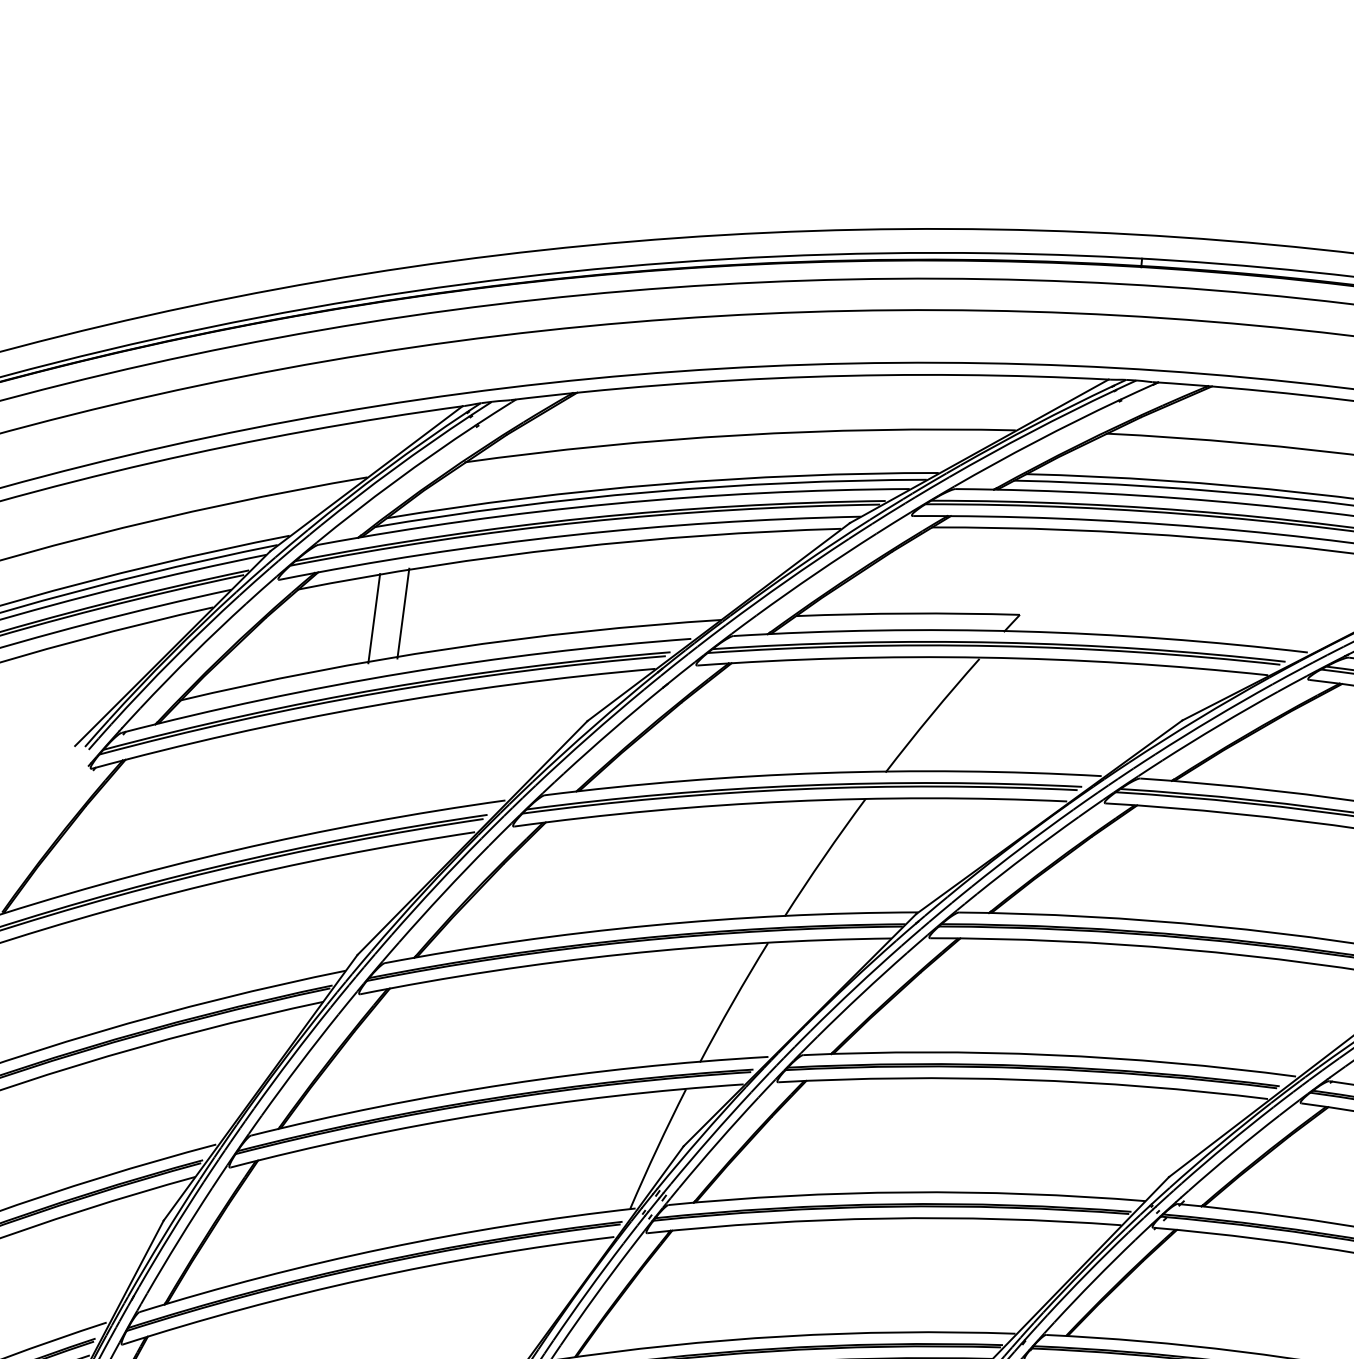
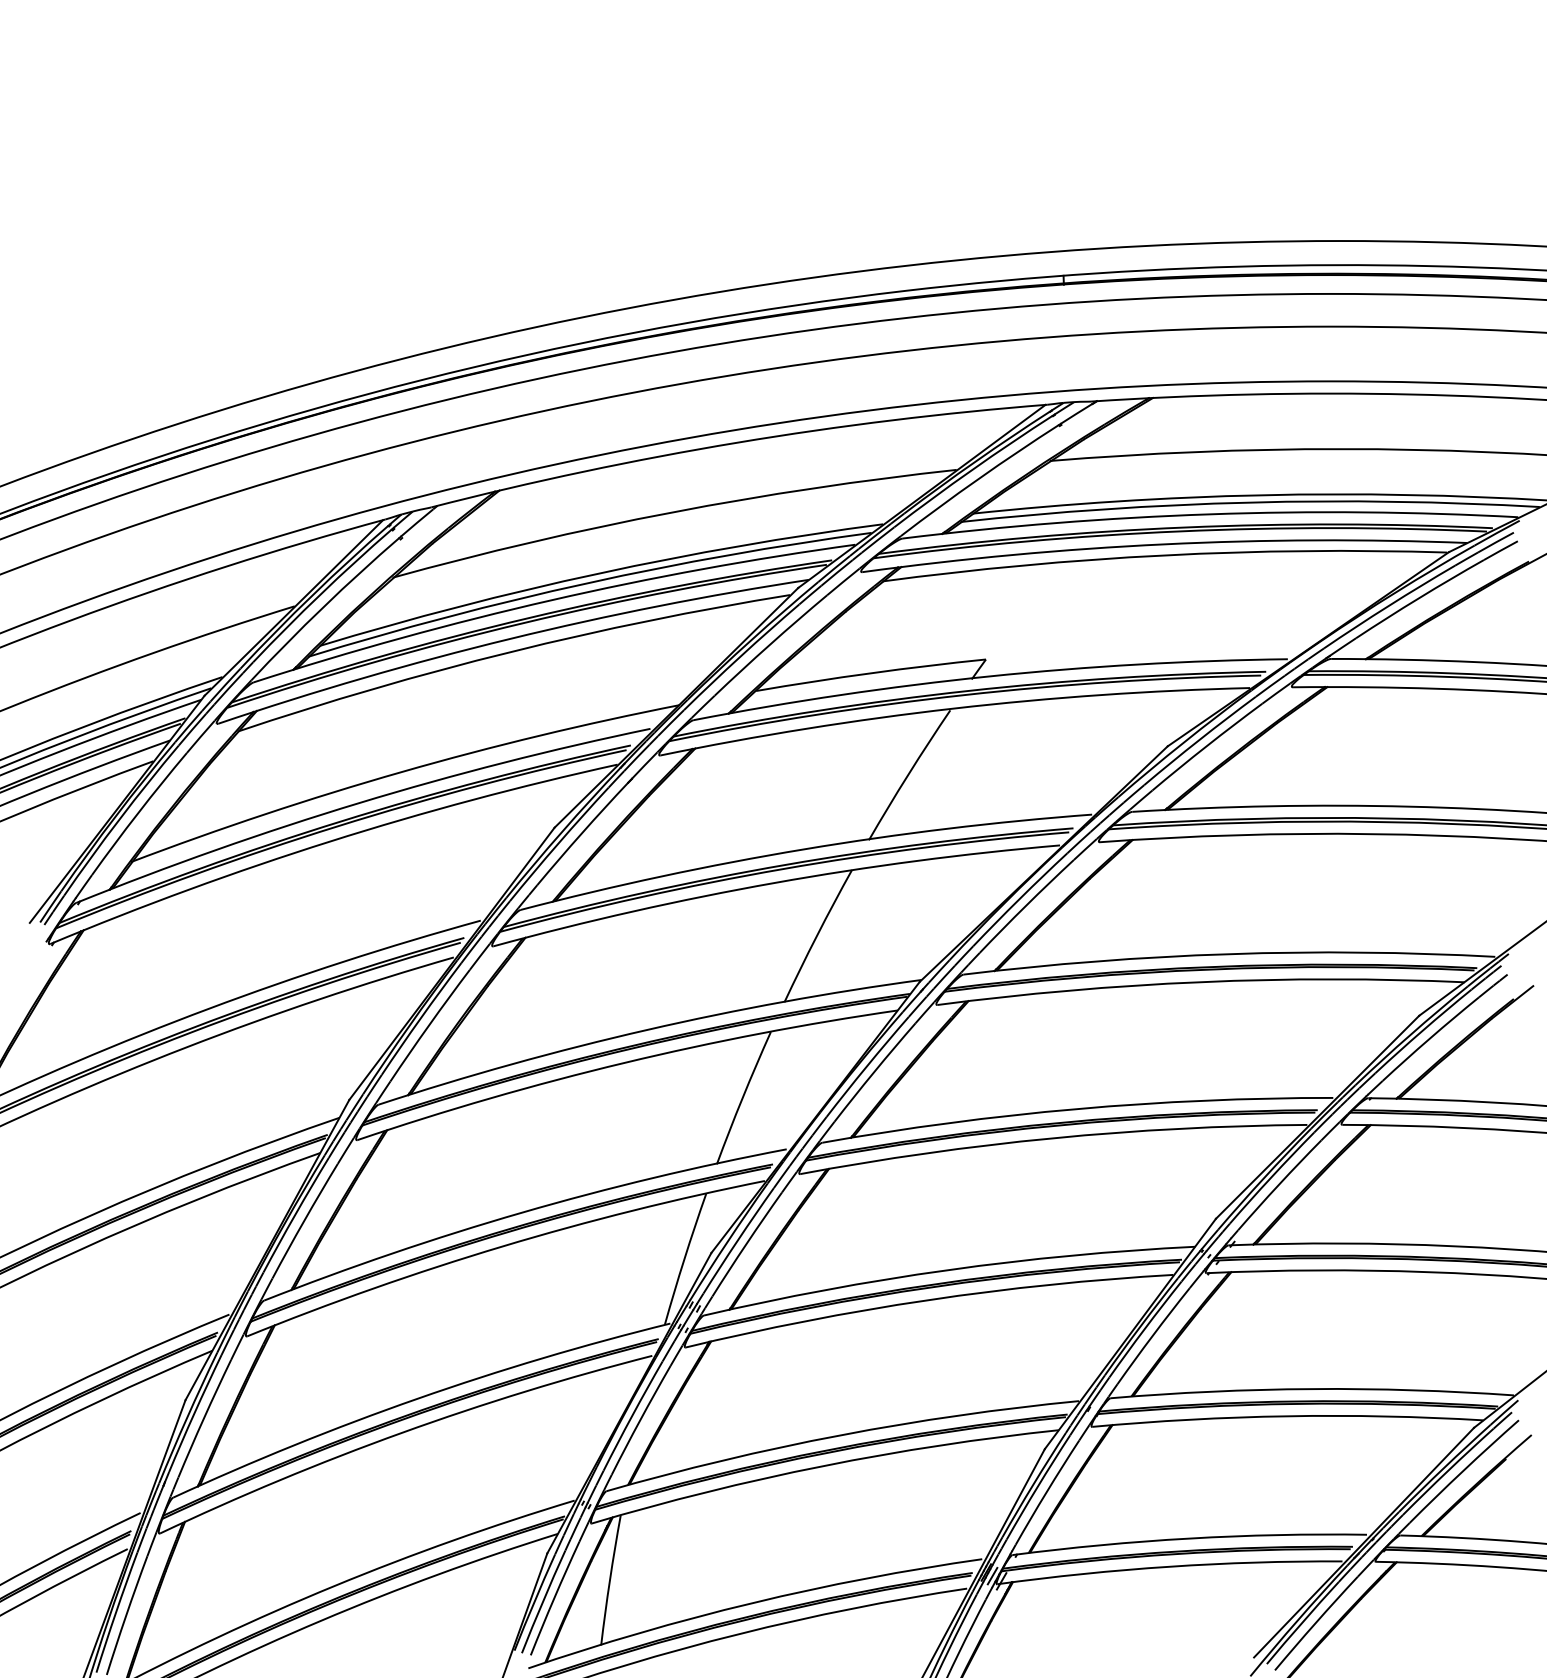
line: (403, 613) -> (350, 741), removed
line: (373, 618) -> (320, 750), removed

